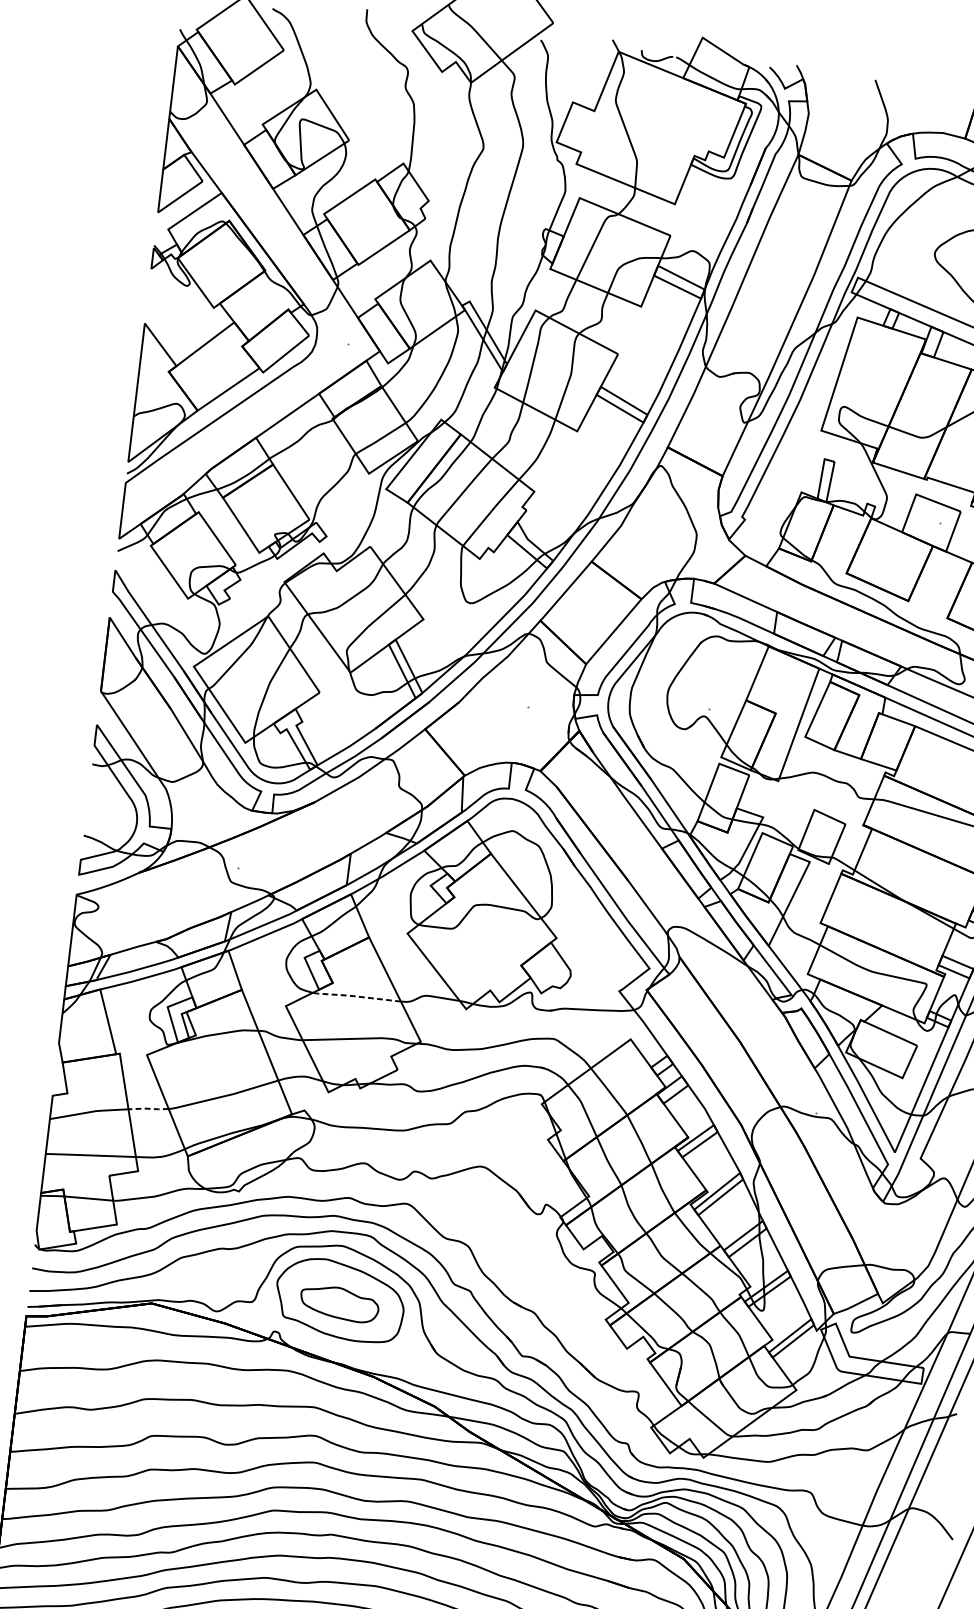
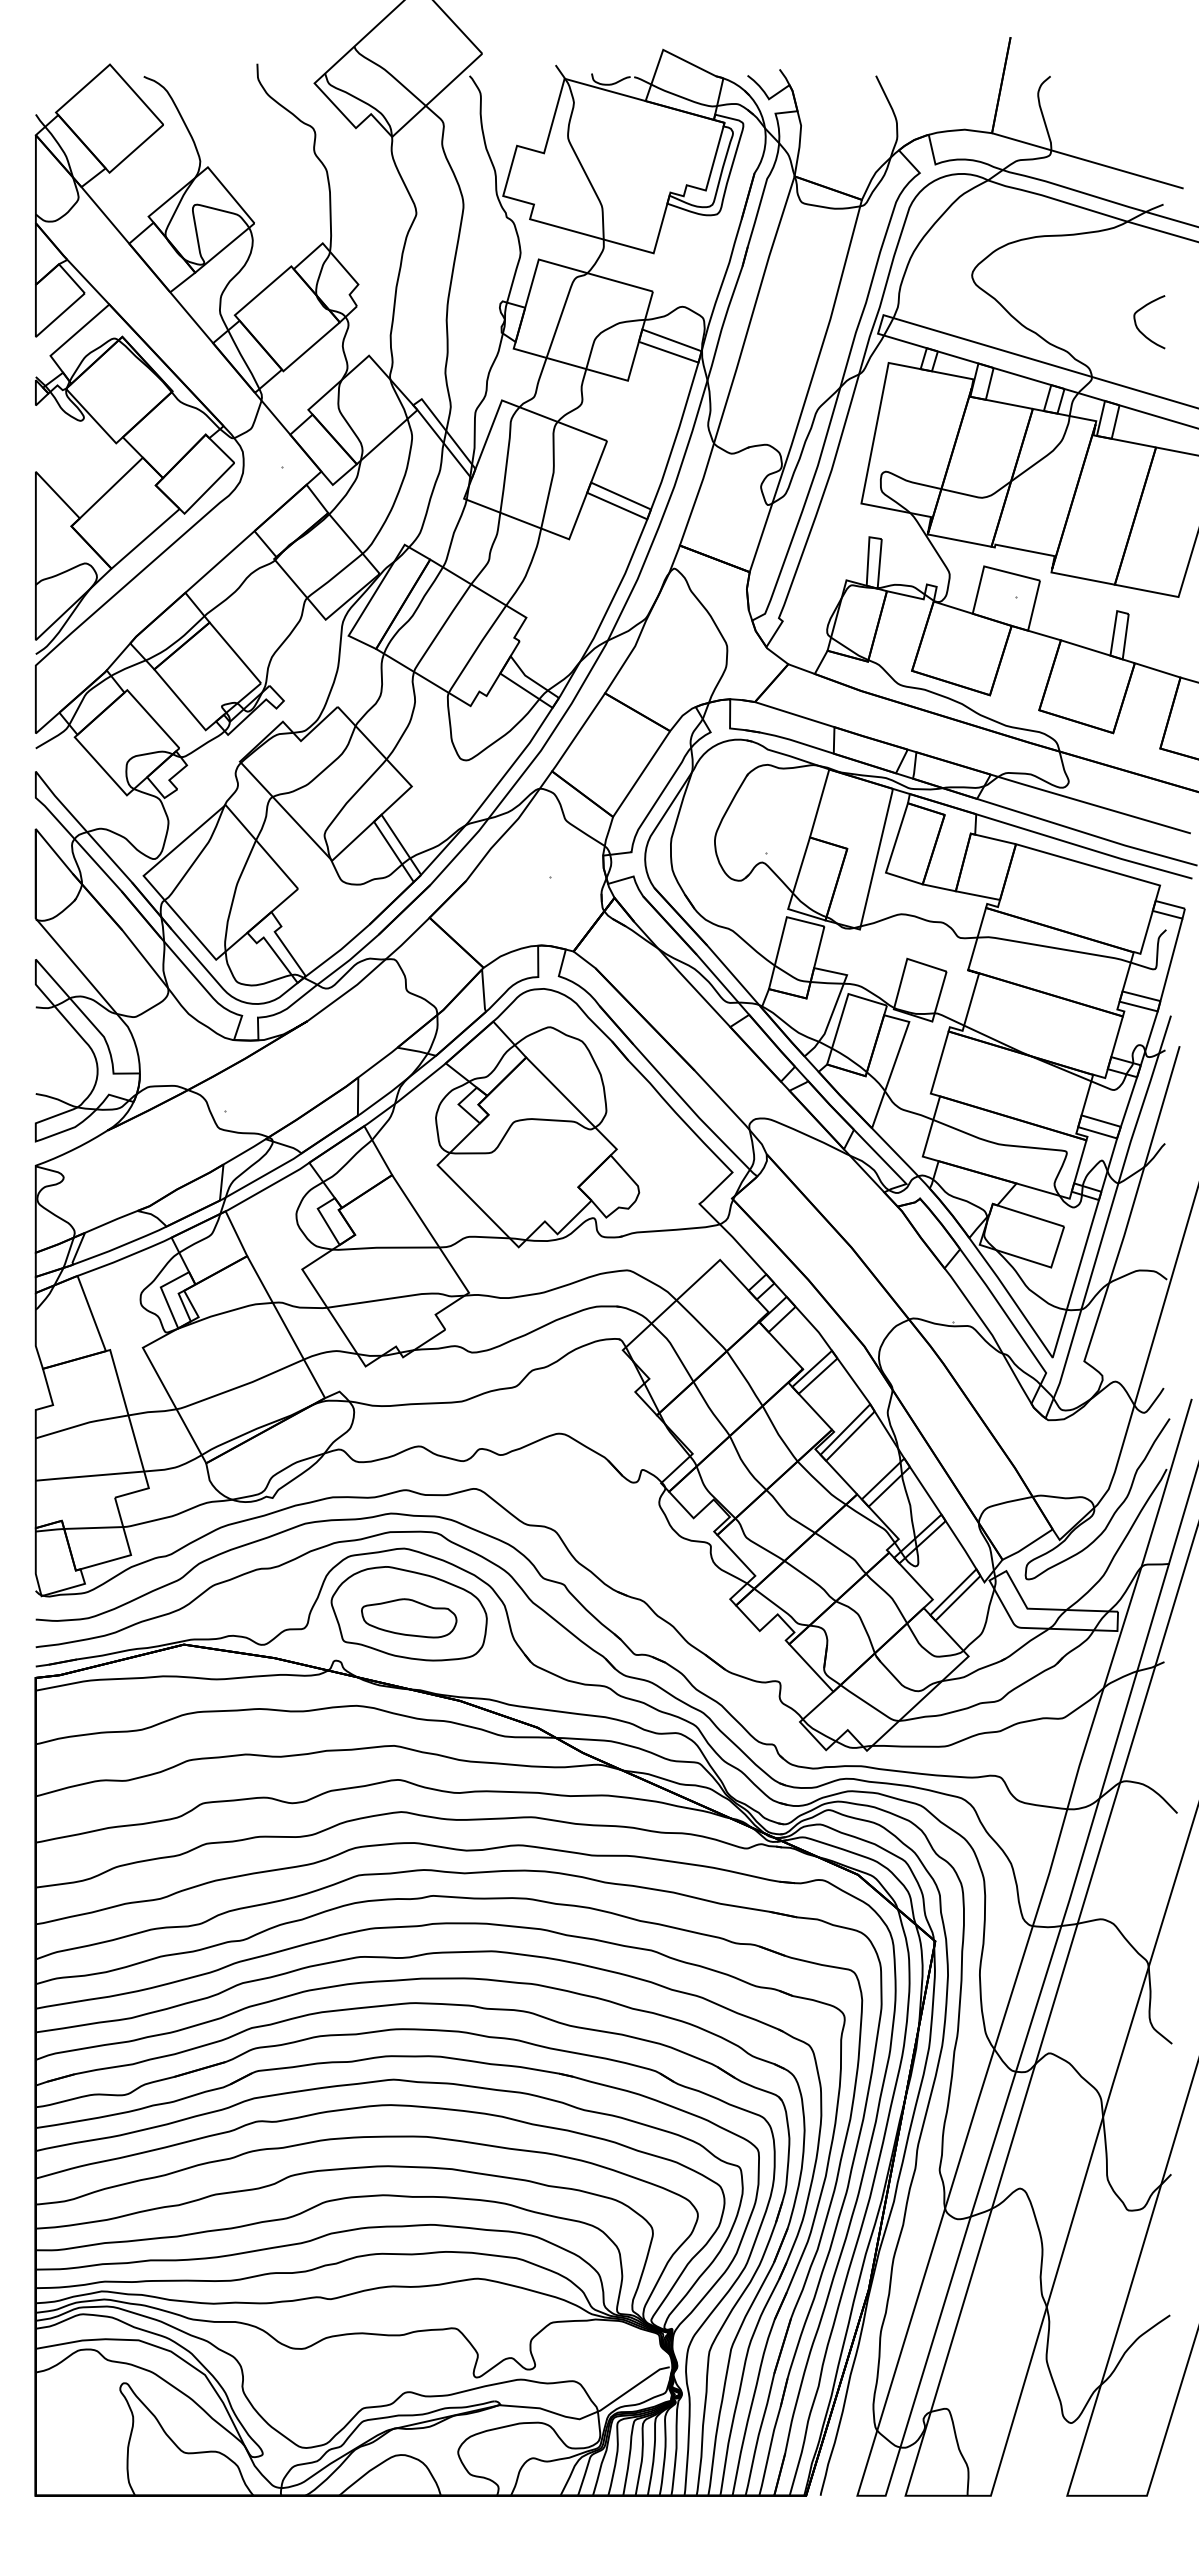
line: (355, 996) -> (384, 1247), dashed -> solid
line: (148, 1108) -> (152, 1411), dashed -> solid

